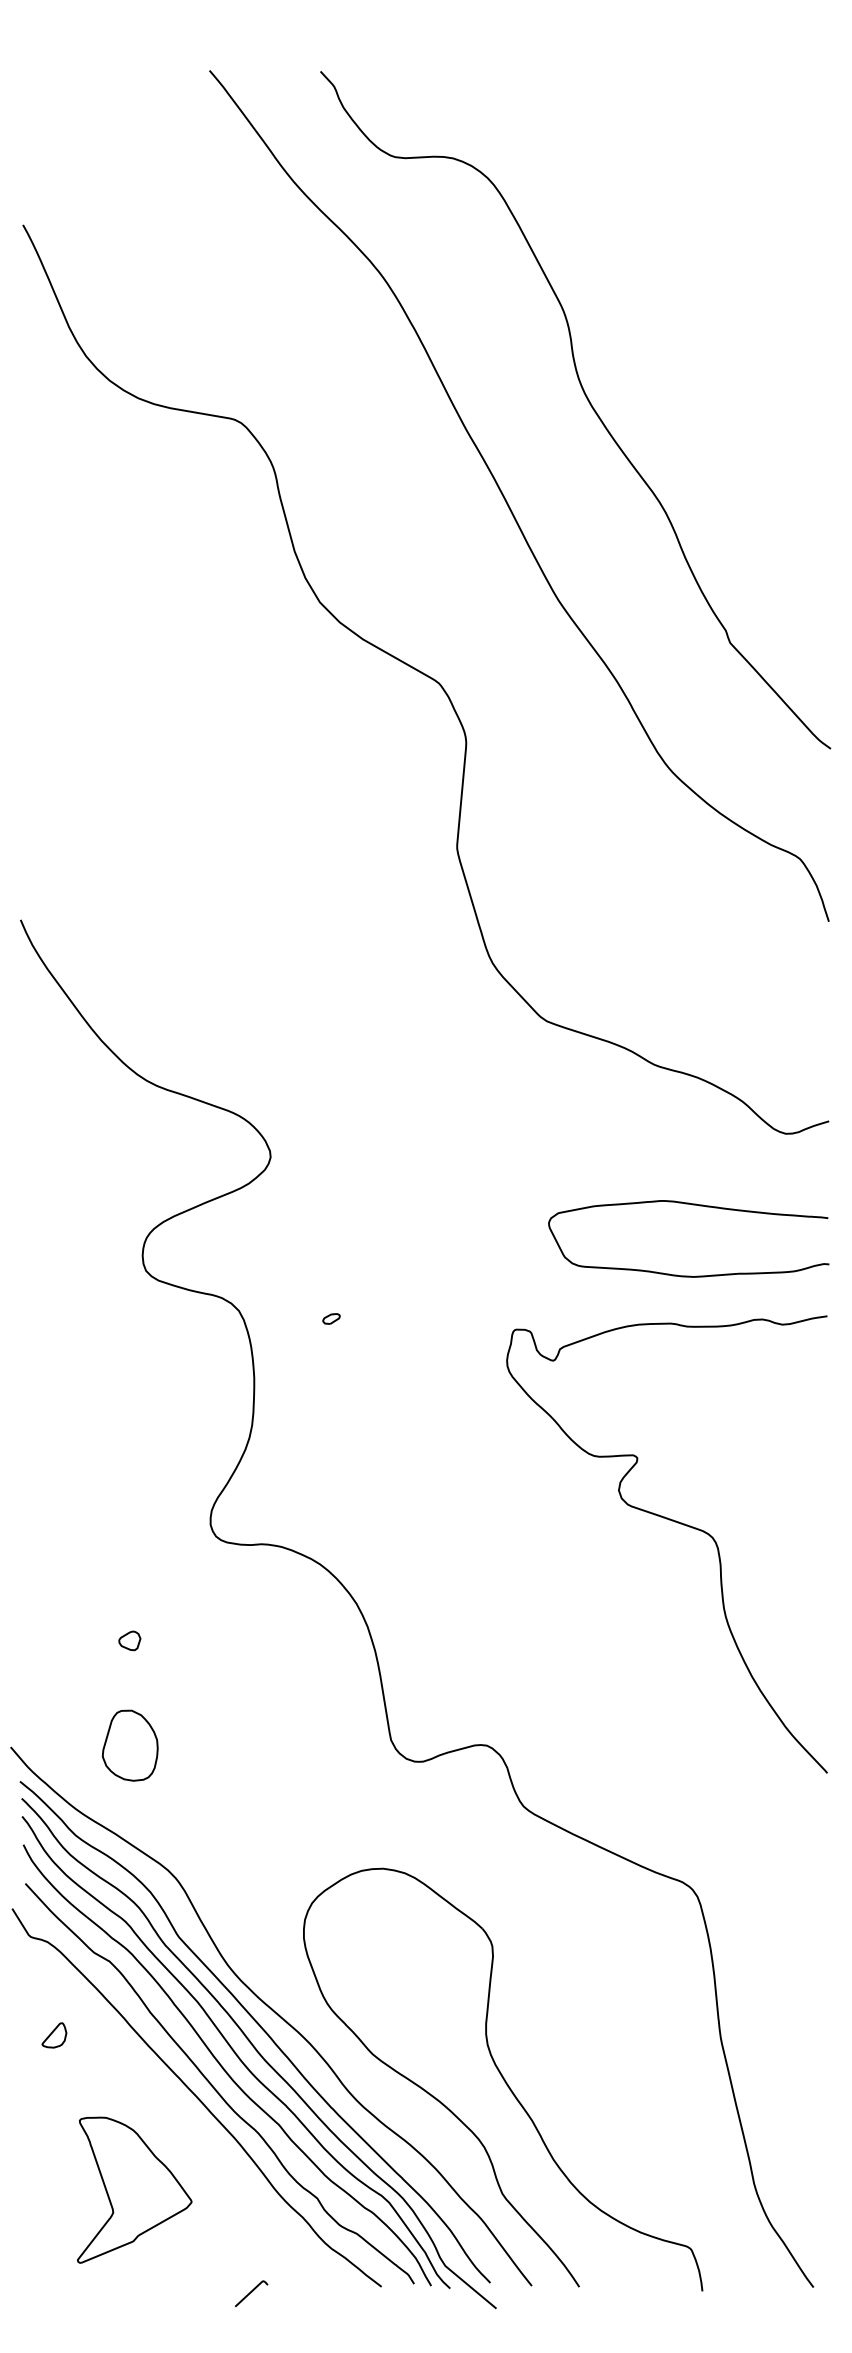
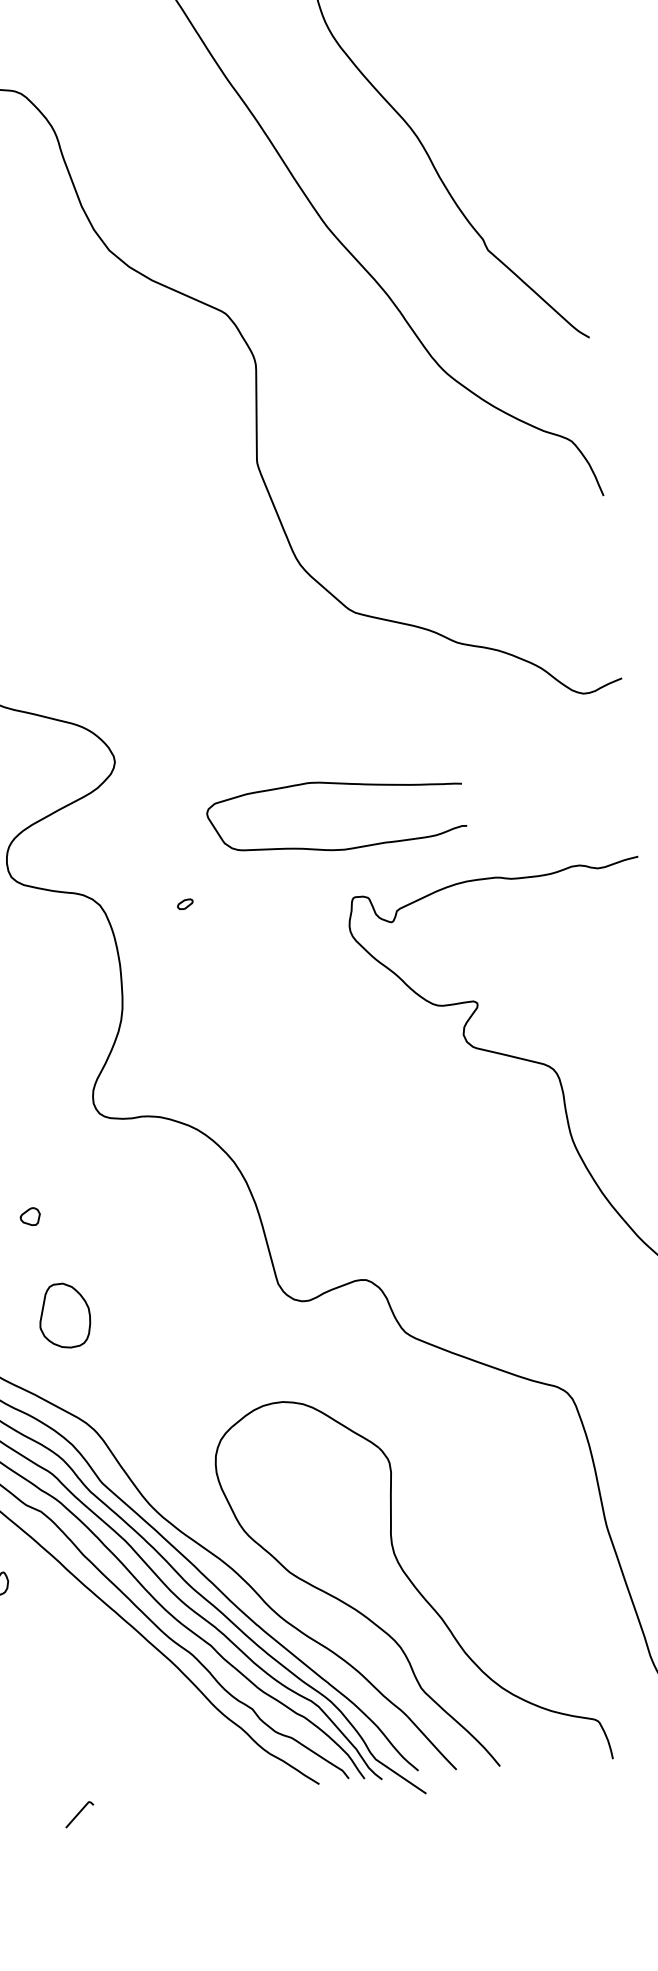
curve: (692, 1205) -> (336, 784), moved
part: (129, 1745) -> (63, 1315), moved
part: (134, 2189) -> (84, 1717), removed
curve: (251, 2293) -> (79, 1814), moved

